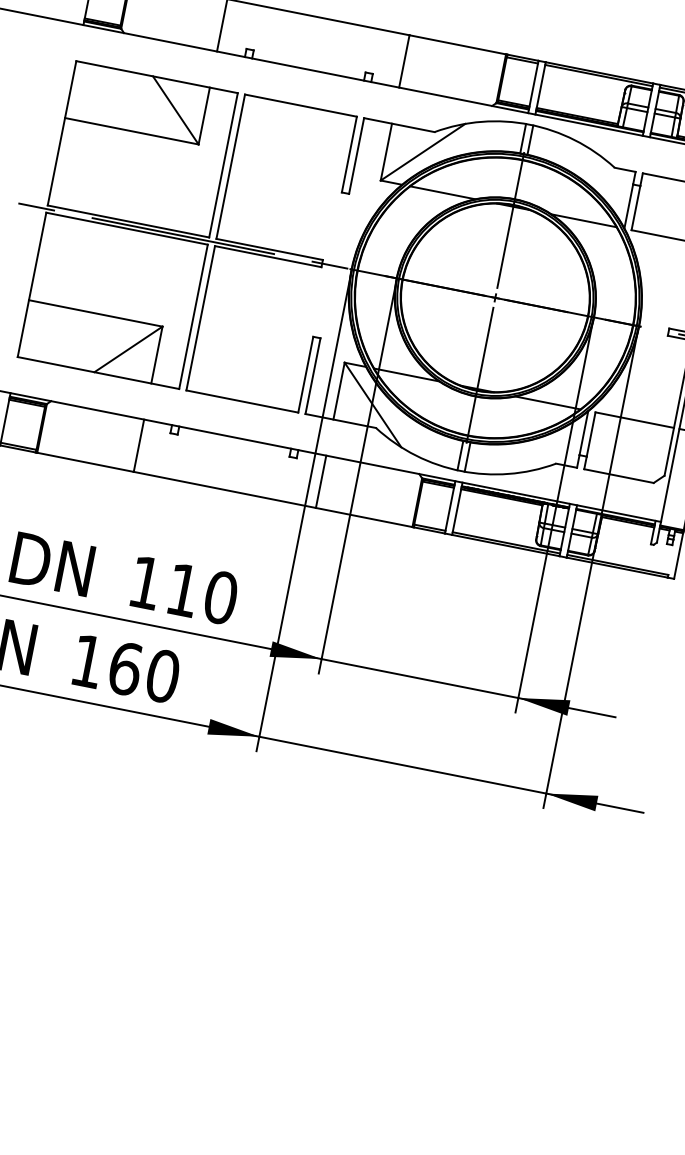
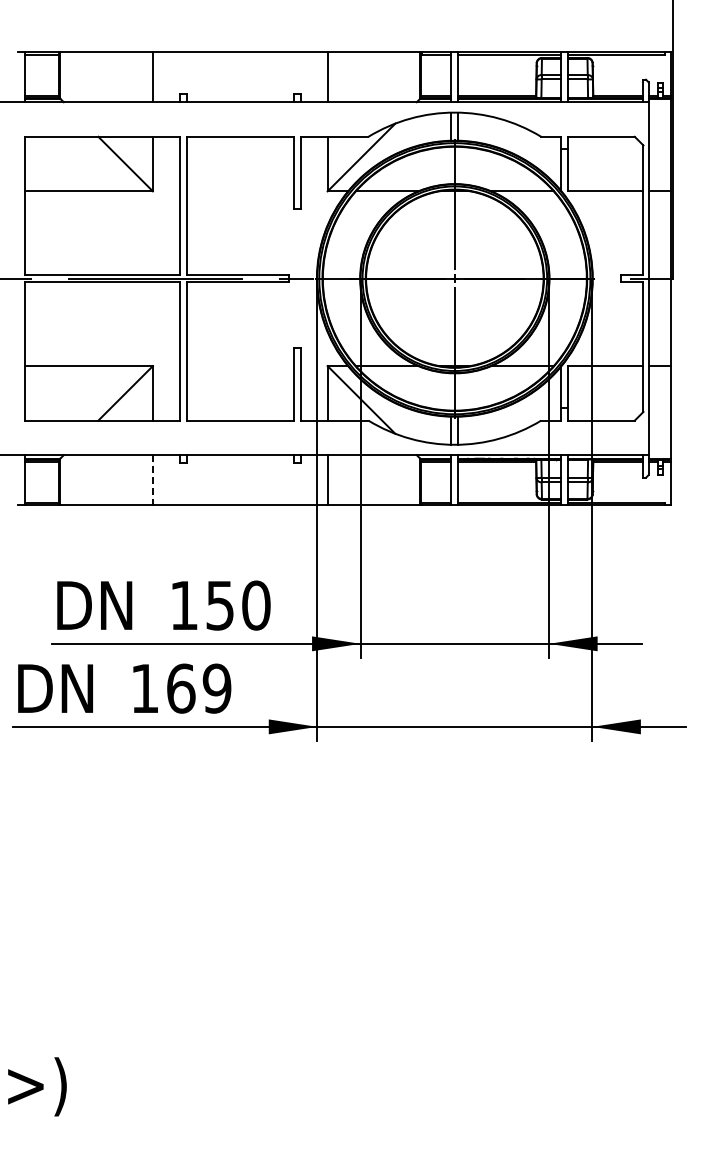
line: (138, 445) -> (152, 480), solid -> dashed
text: (182, 590) -> (219, 605), 110 -> 150
text: (162, 675) -> (216, 688), 160 -> 169

